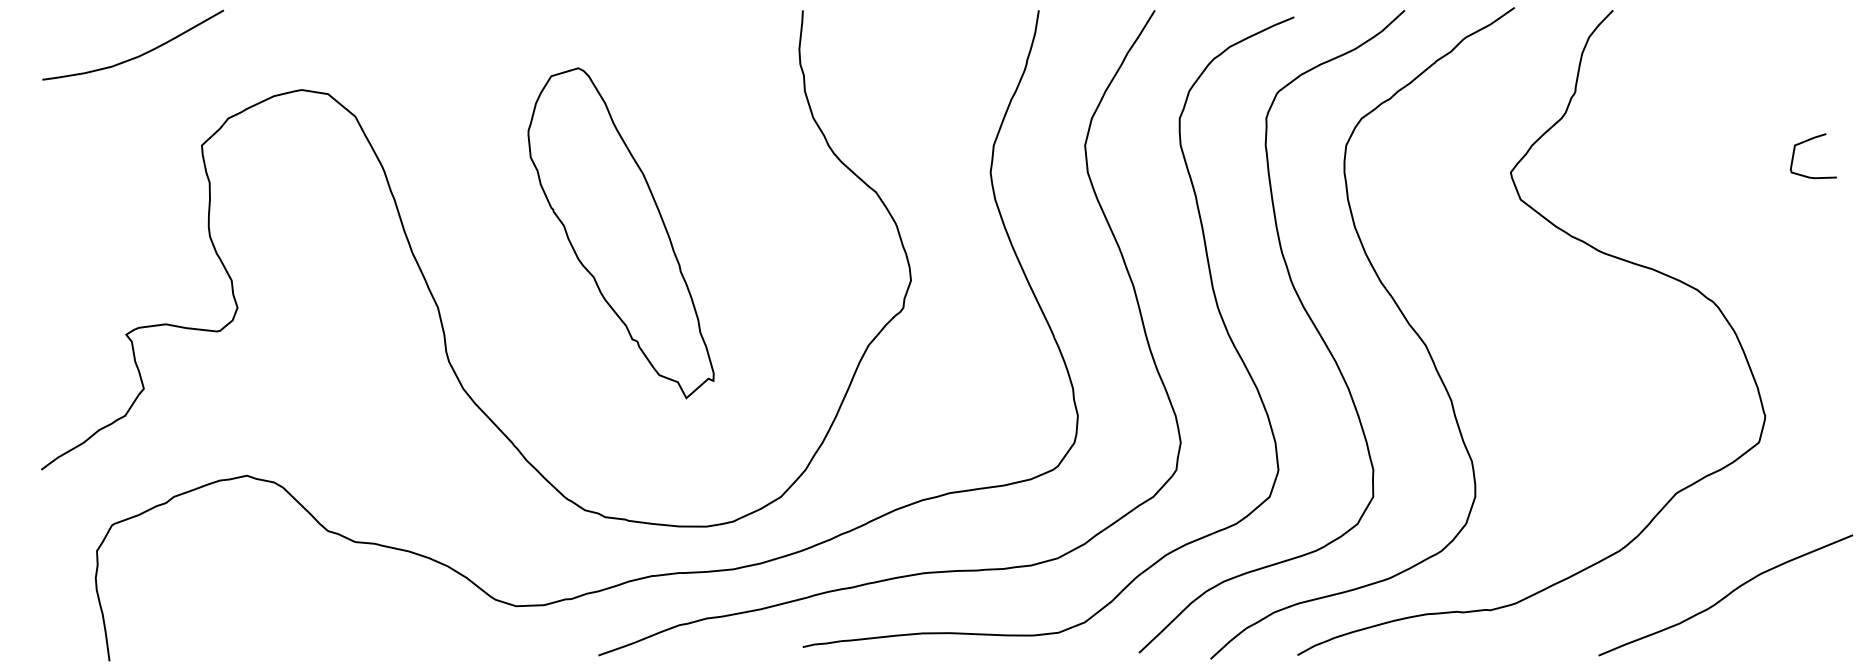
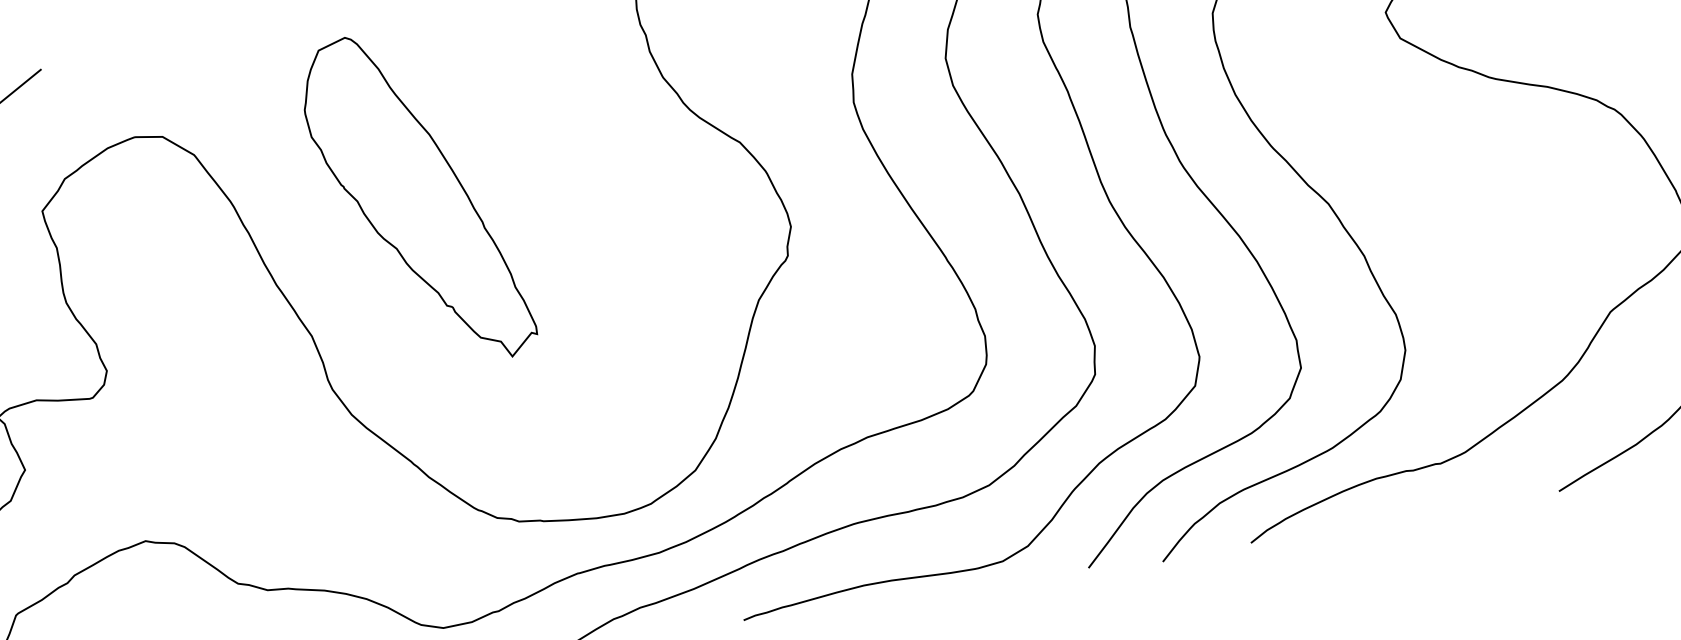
part: (620, 233) -> (416, 199), moved

